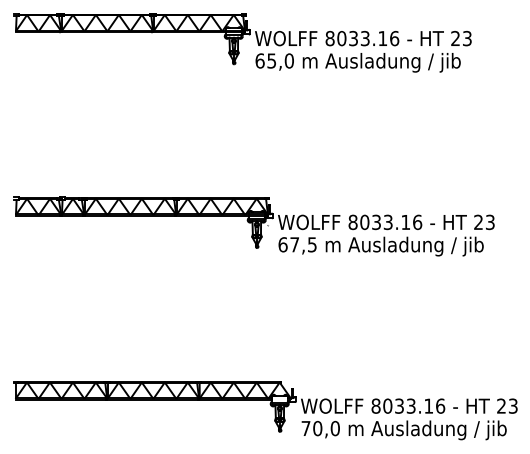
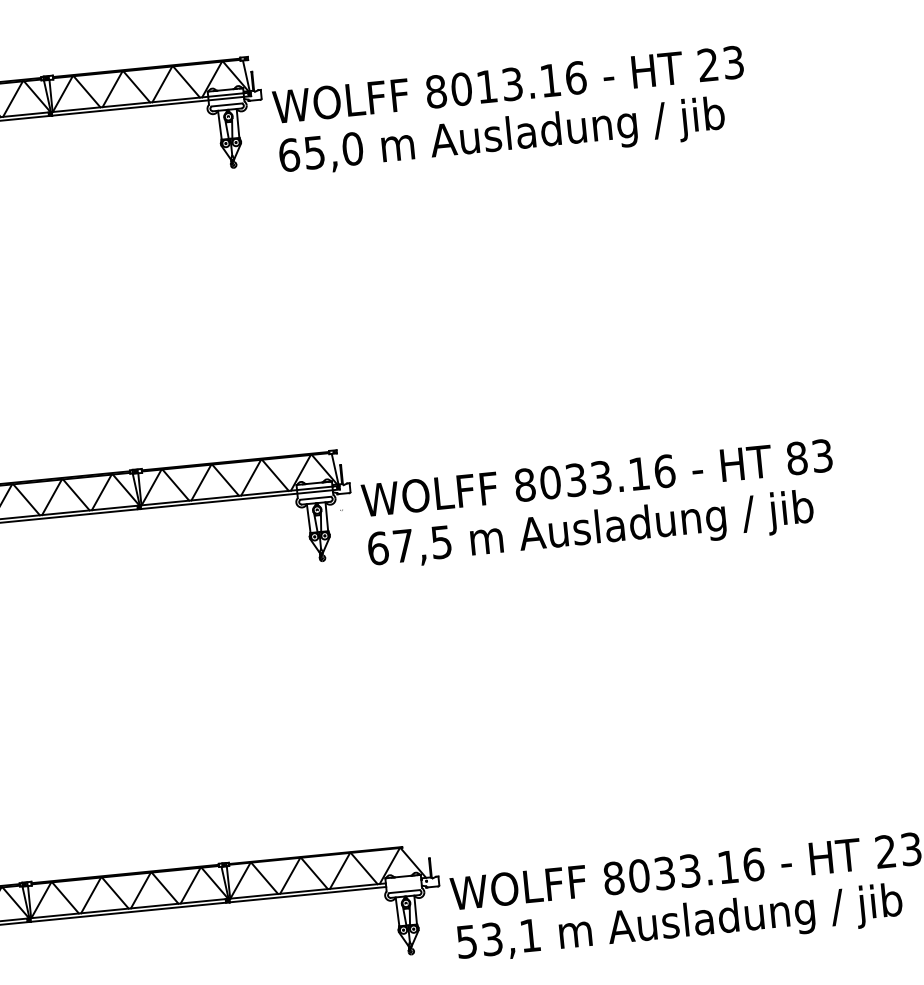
text: (353, 38) -> (486, 86), 8033.16 -> 8013.16
text: (478, 222) -> (796, 458), 23 -> 83
text: (320, 428) -> (498, 938), 70,0 -> 53,1

